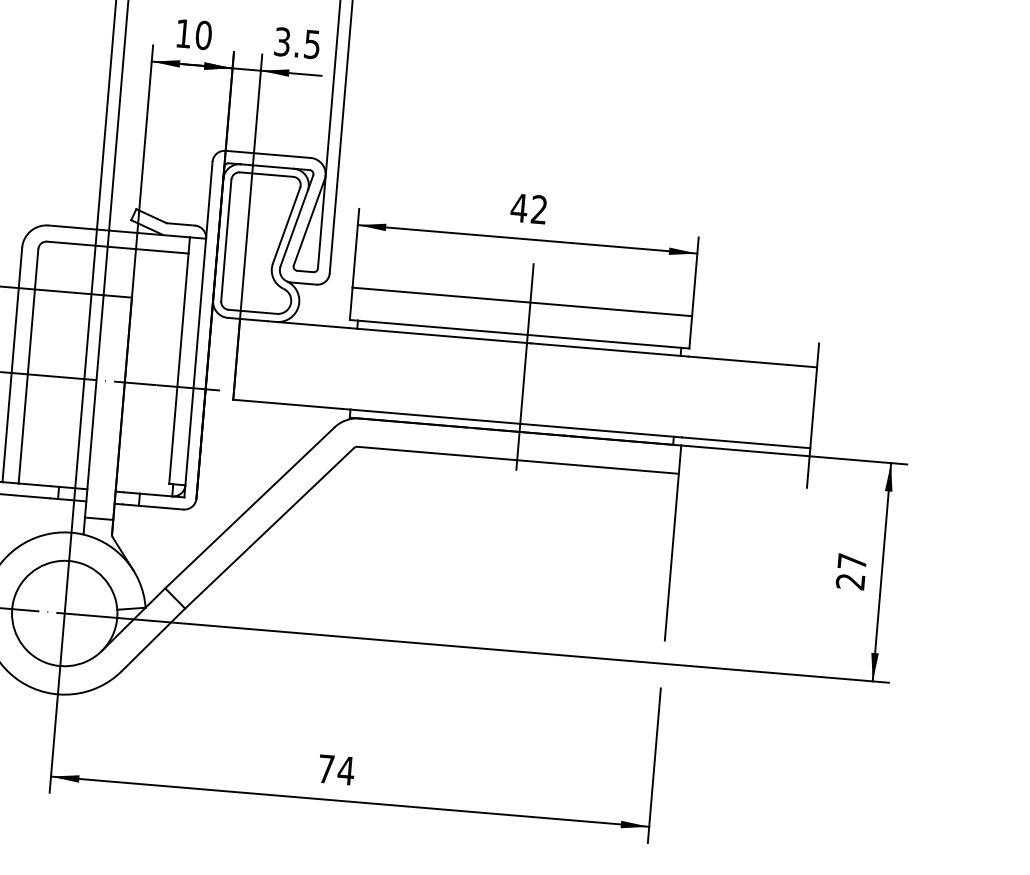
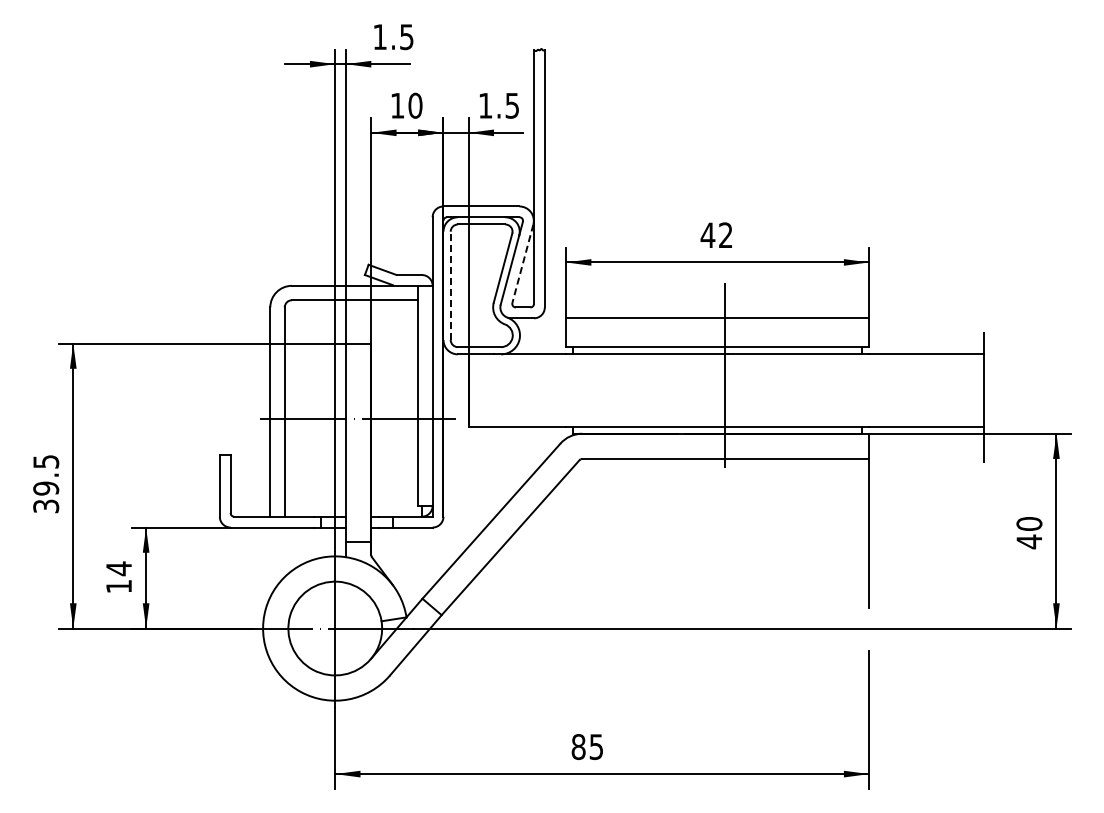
text: (282, 41) -> (485, 105), 3.5 -> 1.5
line: (308, 222) -> (522, 263), solid -> dashed
line: (226, 240) -> (450, 285), solid -> dashed
text: (851, 572) -> (1029, 533), 27 -> 40
text: (336, 770) -> (587, 747), 74 -> 85

